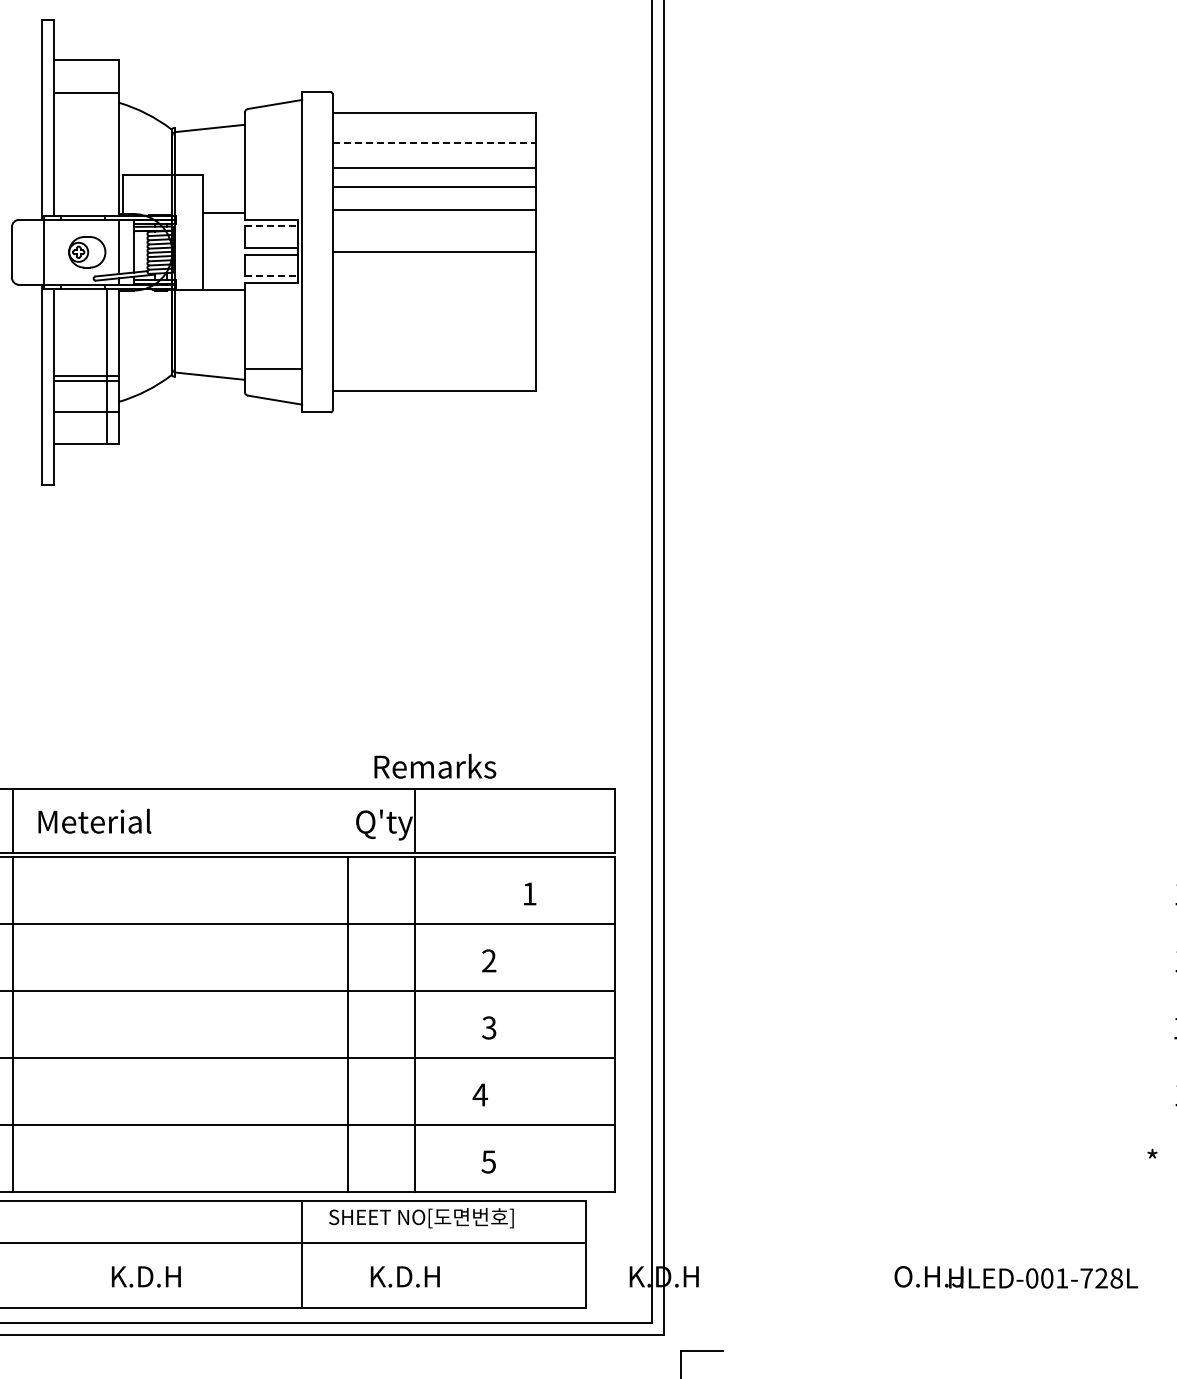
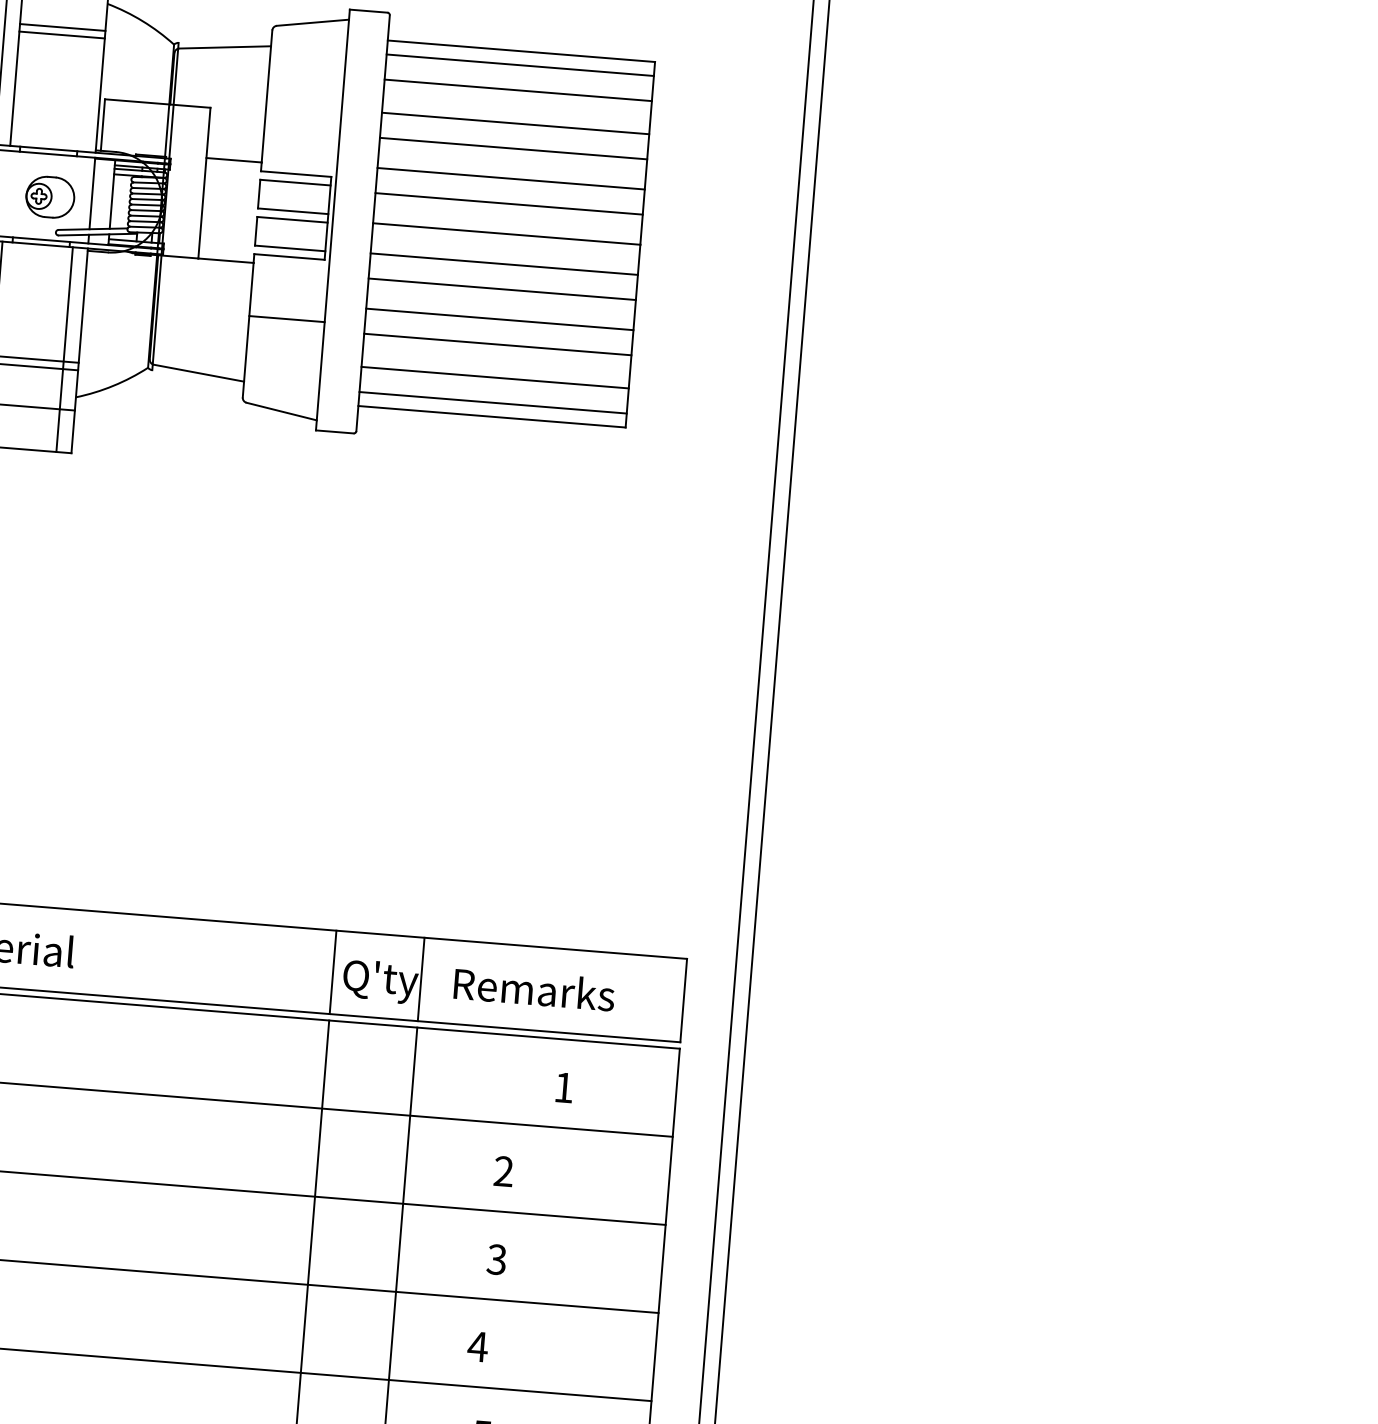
line: (85, 123) -> (61, 27), added
line: (434, 123) -> (520, 64), added
line: (85, 128) -> (61, 34), added
line: (434, 143) -> (518, 90), dashed -> solid
line: (271, 226) -> (295, 182), dashed -> solid
line: (434, 229) -> (509, 204), added
line: (434, 275) -> (504, 264), added
line: (271, 276) -> (290, 248), dashed -> solid
line: (434, 294) -> (502, 289), added
line: (434, 317) -> (499, 319), added
line: (434, 336) -> (497, 344), added
line: (434, 361) -> (495, 377), added
line: (273, 368) -> (287, 318), moved
line: (434, 380) -> (493, 402), added
text: (435, 765) -> (534, 988), moved
line: (348, 820) -> (333, 971), added

